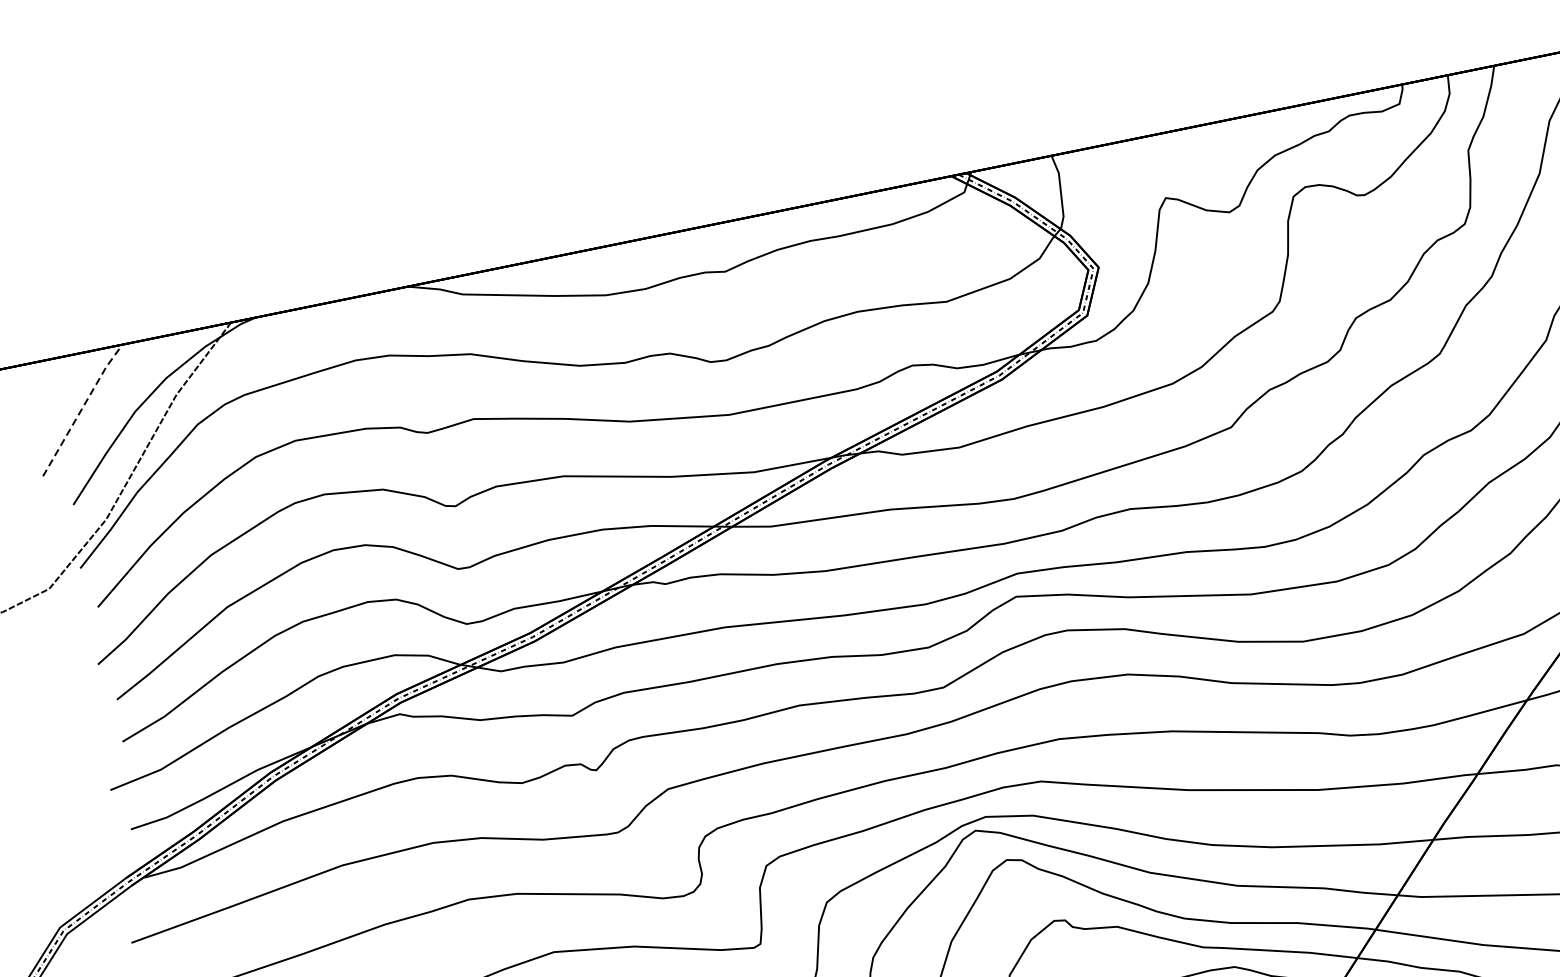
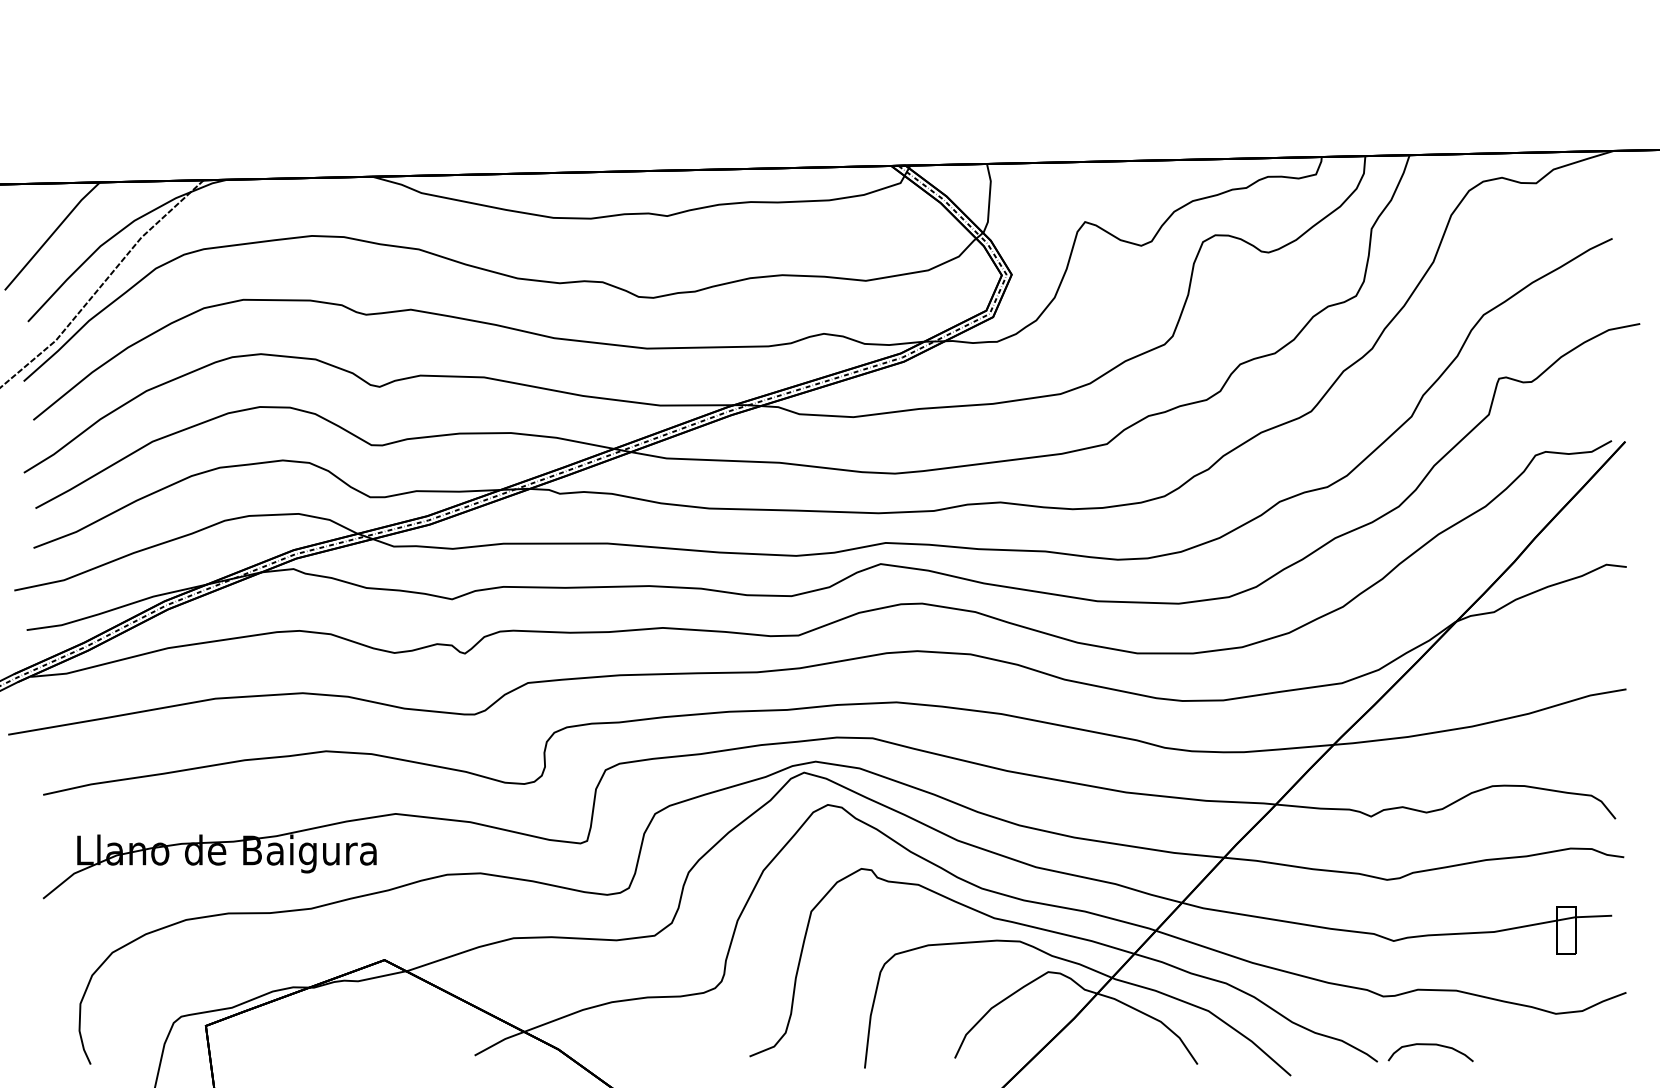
line: (81, 409) -> (51, 235), dashed -> solid

